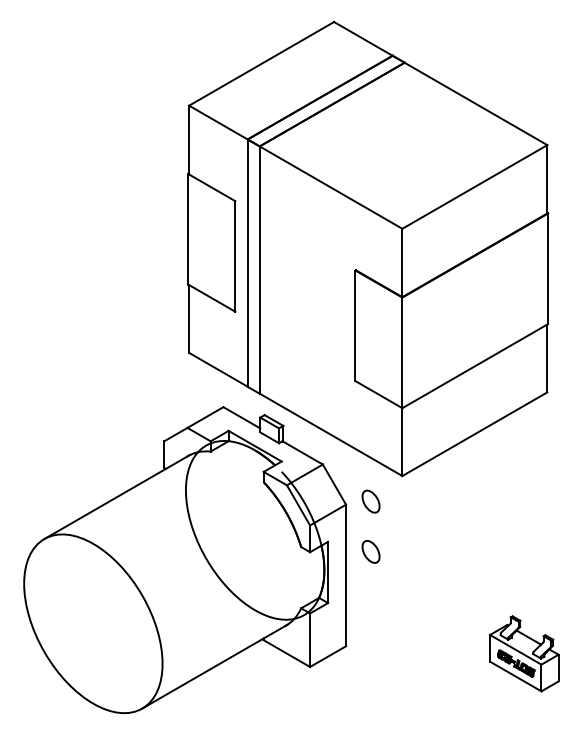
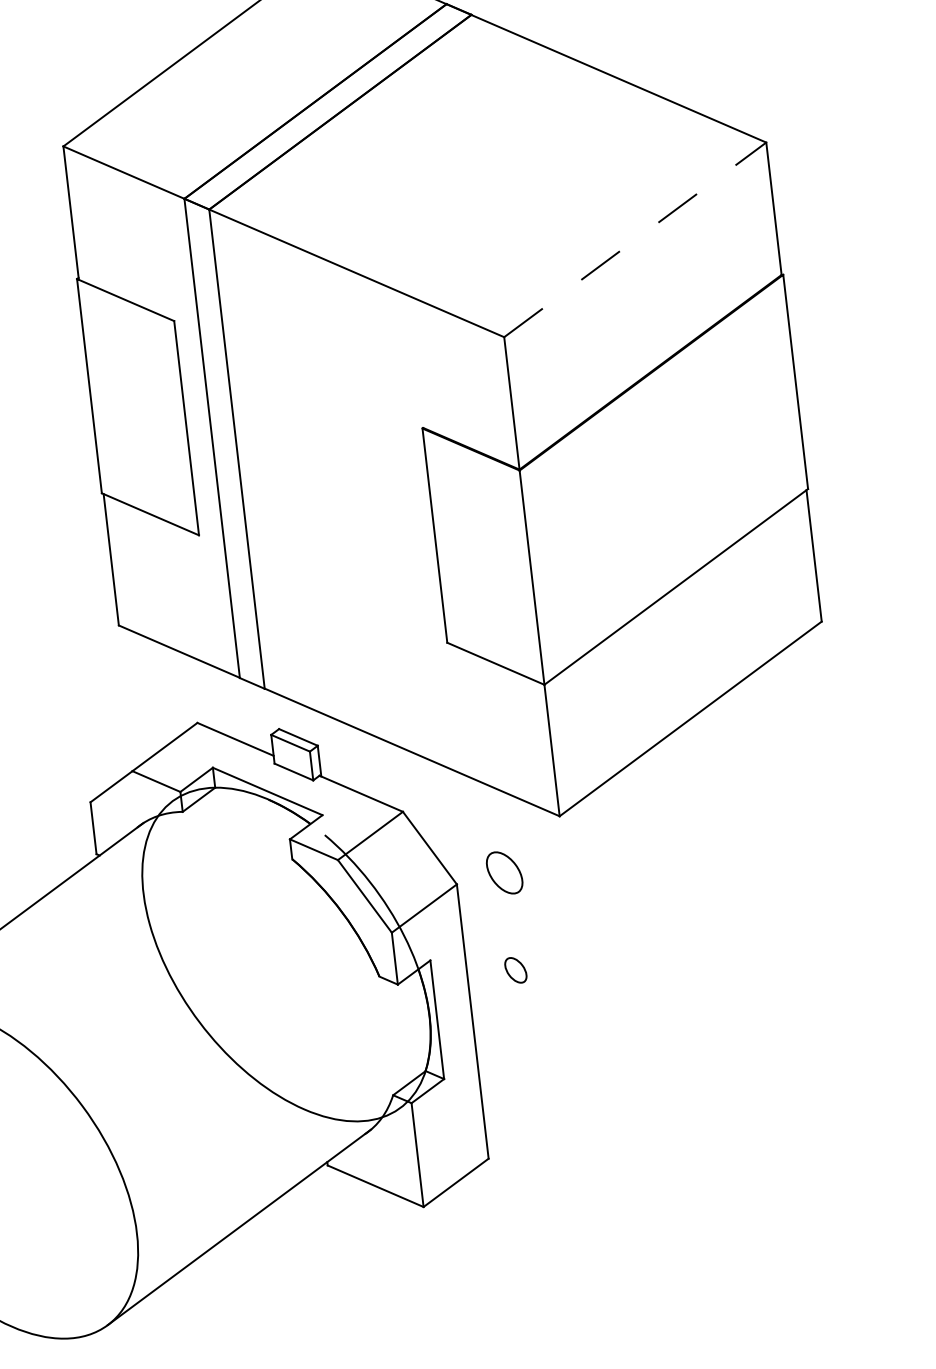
line: (474, 186) -> (634, 239), solid -> dashed
part: (370, 551) -> (514, 969), size x0.6
part: (524, 653) -> (836, 1132), removed

